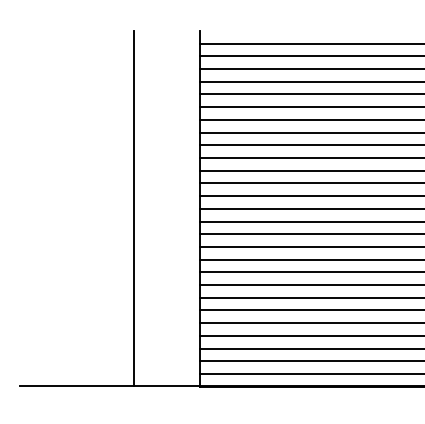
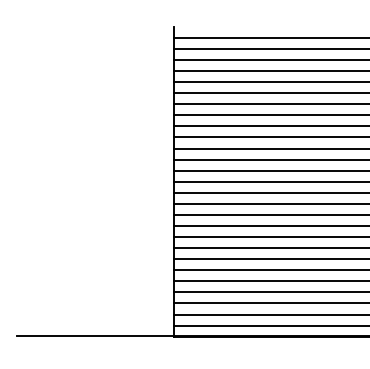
line: (133, 207) -> (116, 180), removed

